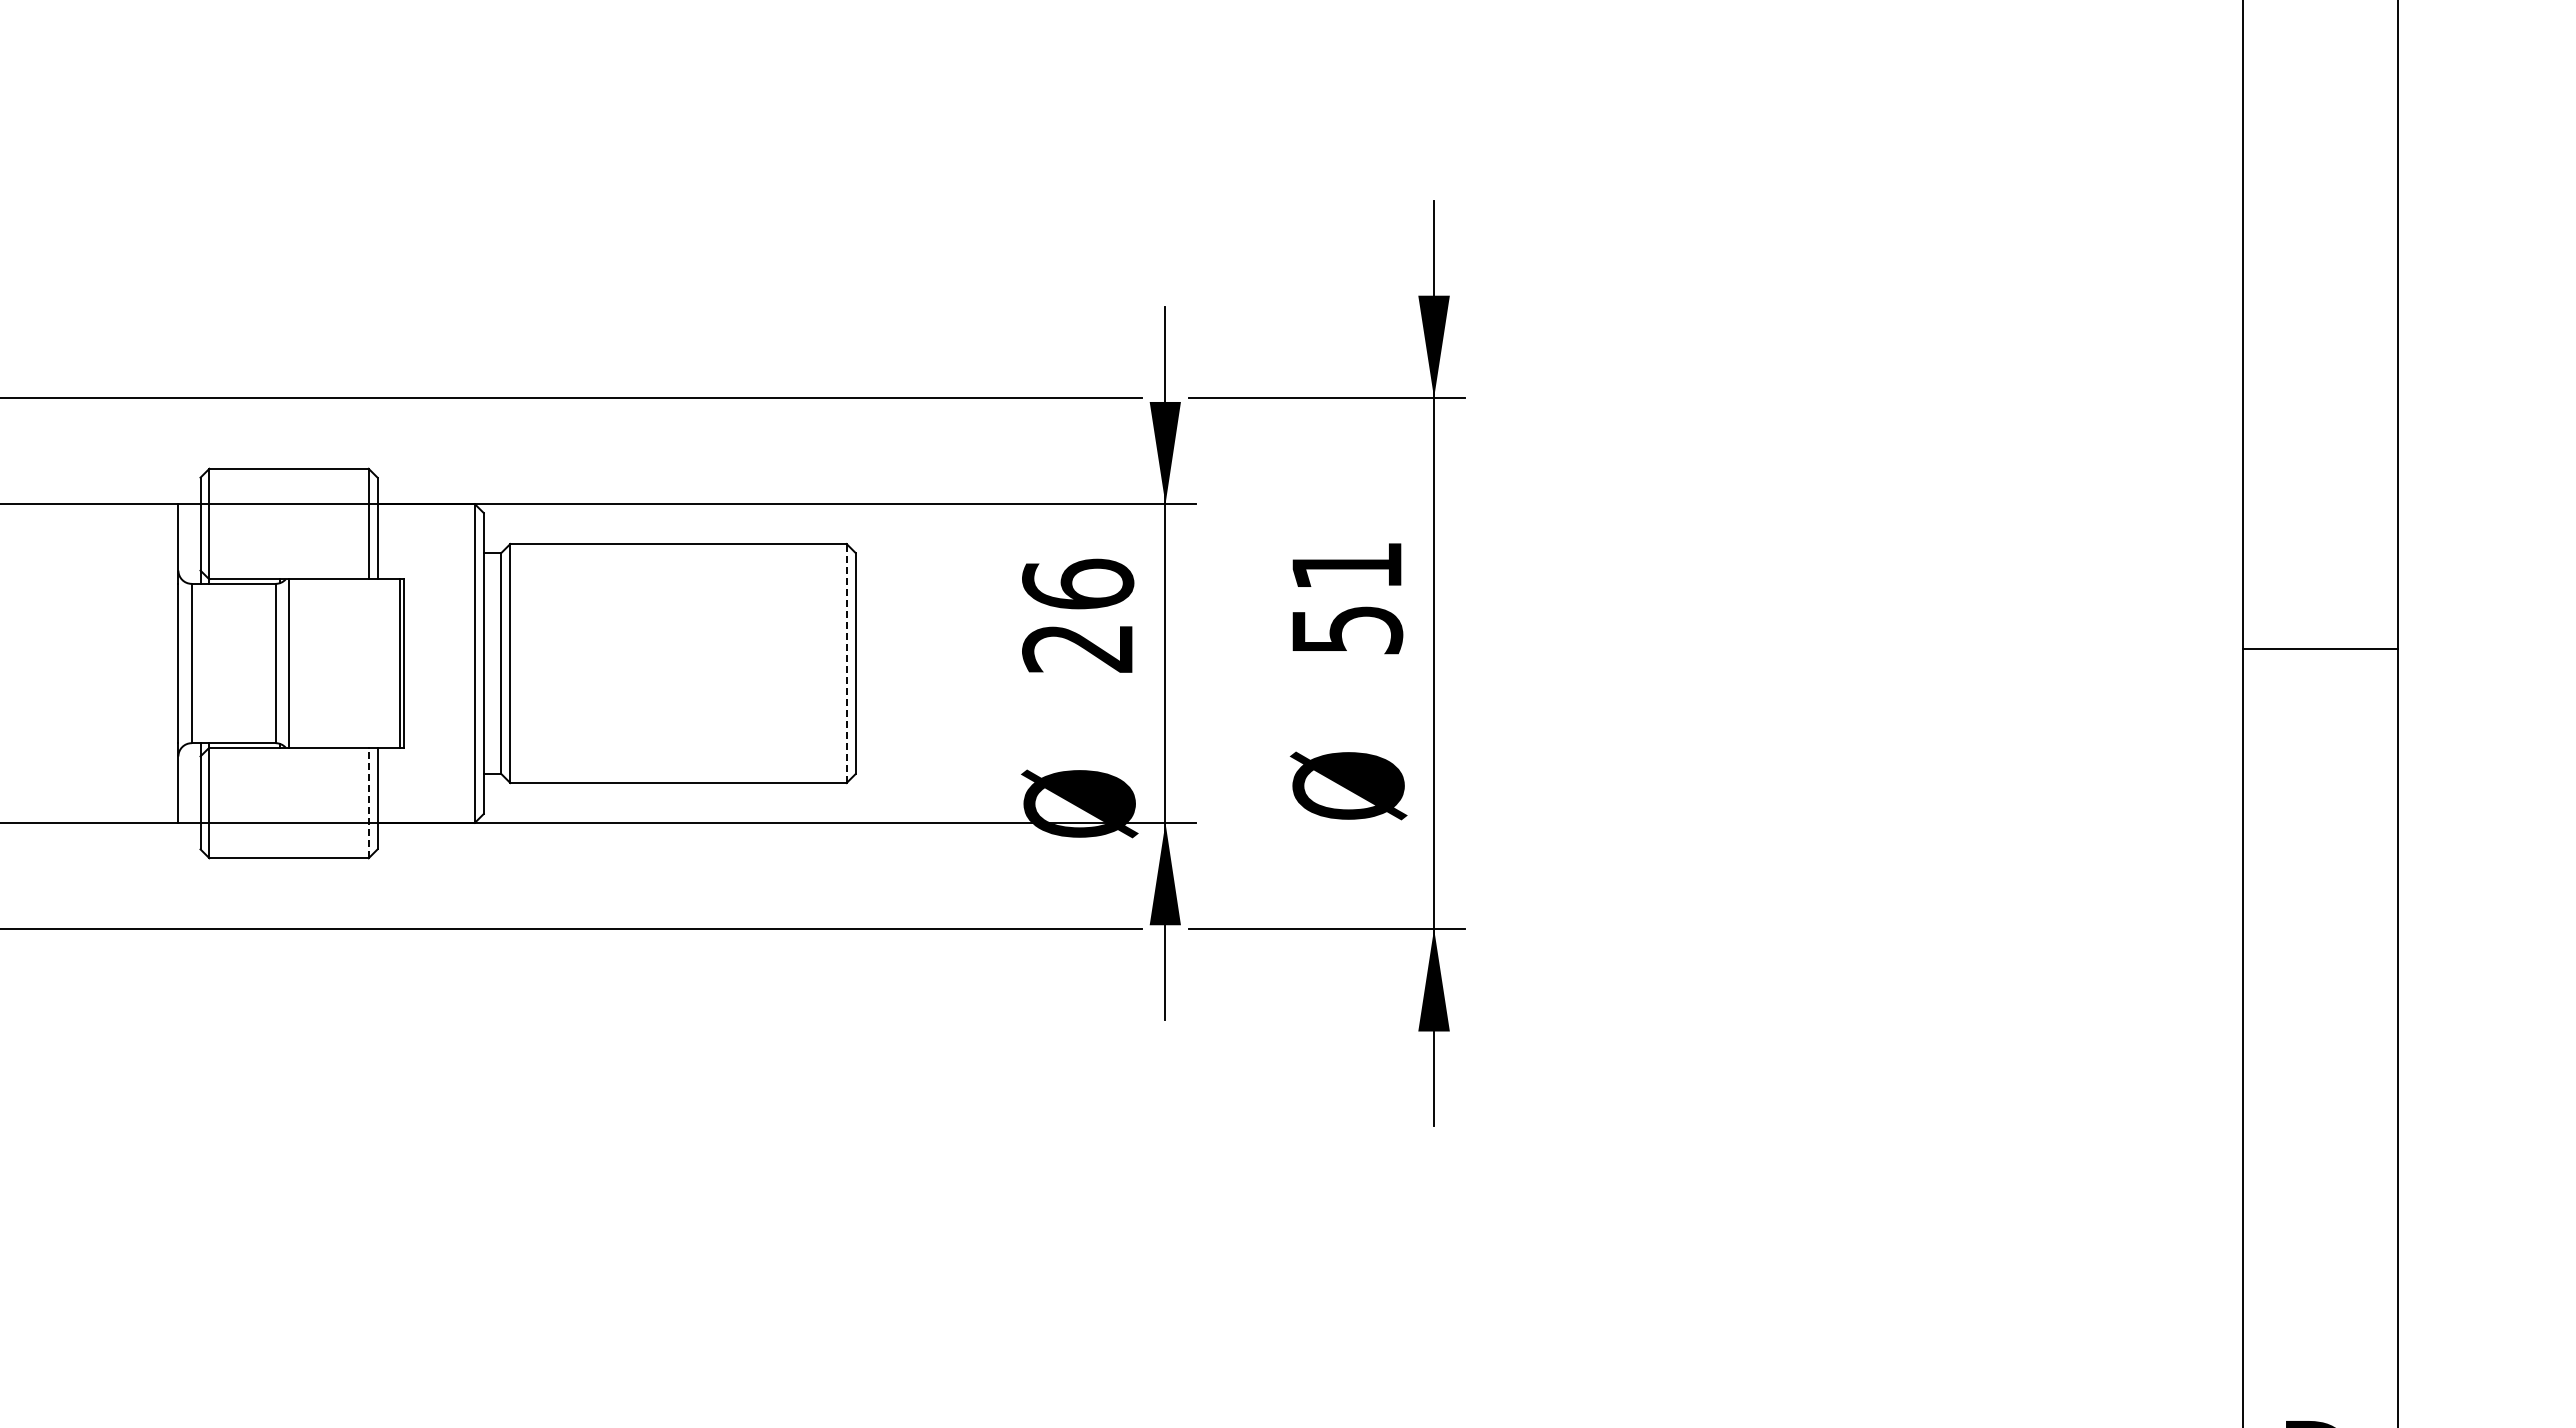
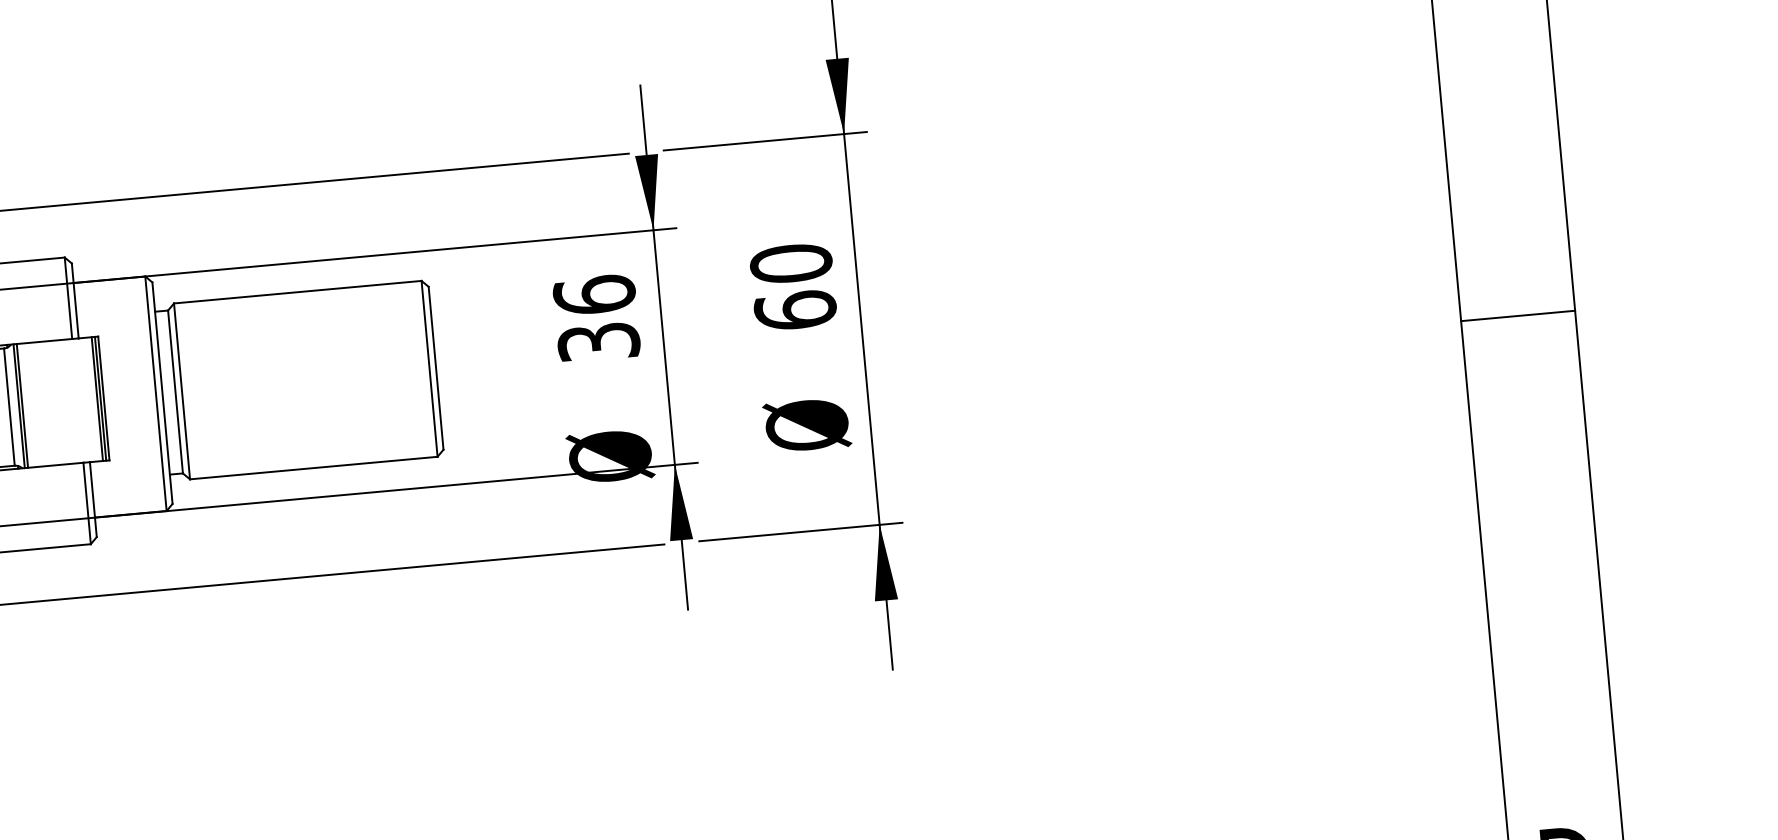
text: (1346, 597) -> (792, 286), 51 -> 60
text: (1078, 648) -> (599, 342), 26 -> 36
line: (2319, 648) -> (1517, 315), moved
line: (293, 663) -> (22, 405), added
line: (395, 663) -> (97, 399), added
line: (846, 663) -> (429, 368), dashed -> solid
line: (368, 802) -> (86, 503), dashed -> solid

